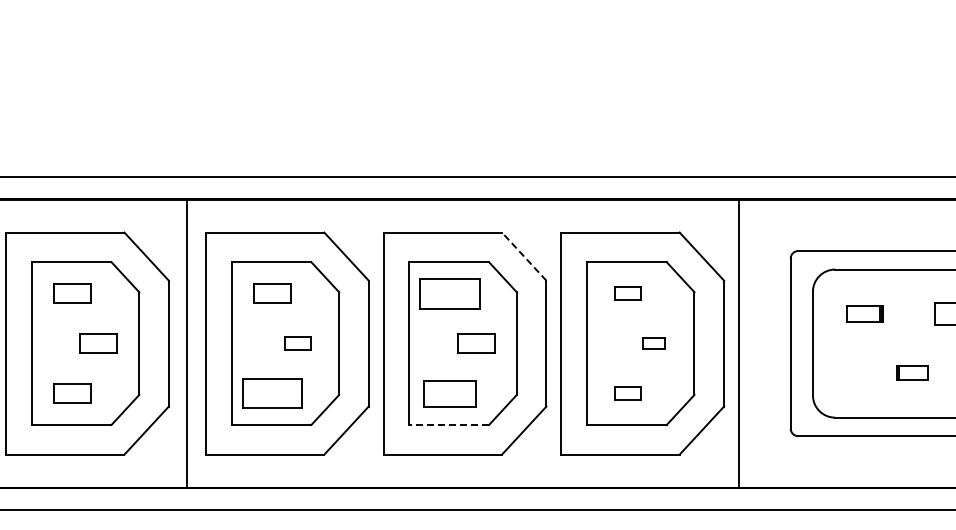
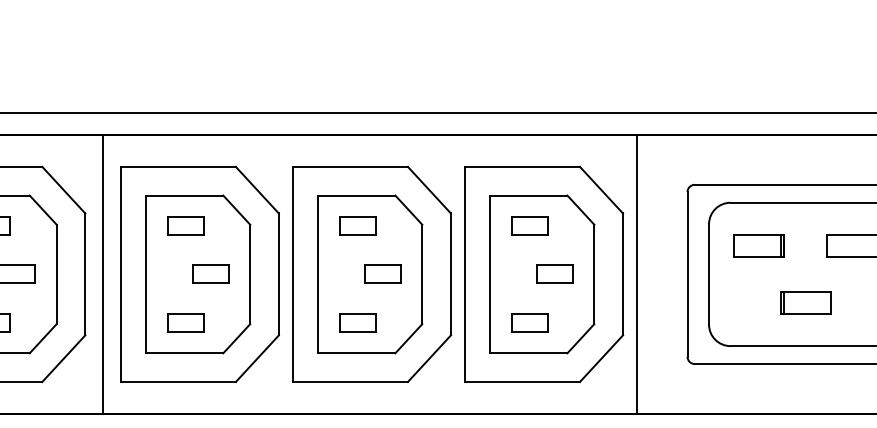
line: (524, 256) -> (429, 190), dashed -> solid
part: (450, 293) -> (358, 225), size x0.62
part: (627, 293) -> (529, 225), size x1.43
part: (864, 313) -> (758, 245), size x1.43
part: (298, 343) -> (210, 274), size x1.43
part: (653, 343) -> (554, 274), size x1.67
part: (912, 372) -> (805, 302), size x1.67
part: (272, 393) -> (185, 322), size x0.62
part: (450, 393) -> (358, 322), size x0.71
part: (627, 393) -> (529, 322), size x1.43
line: (449, 425) -> (357, 353), dashed -> solid

